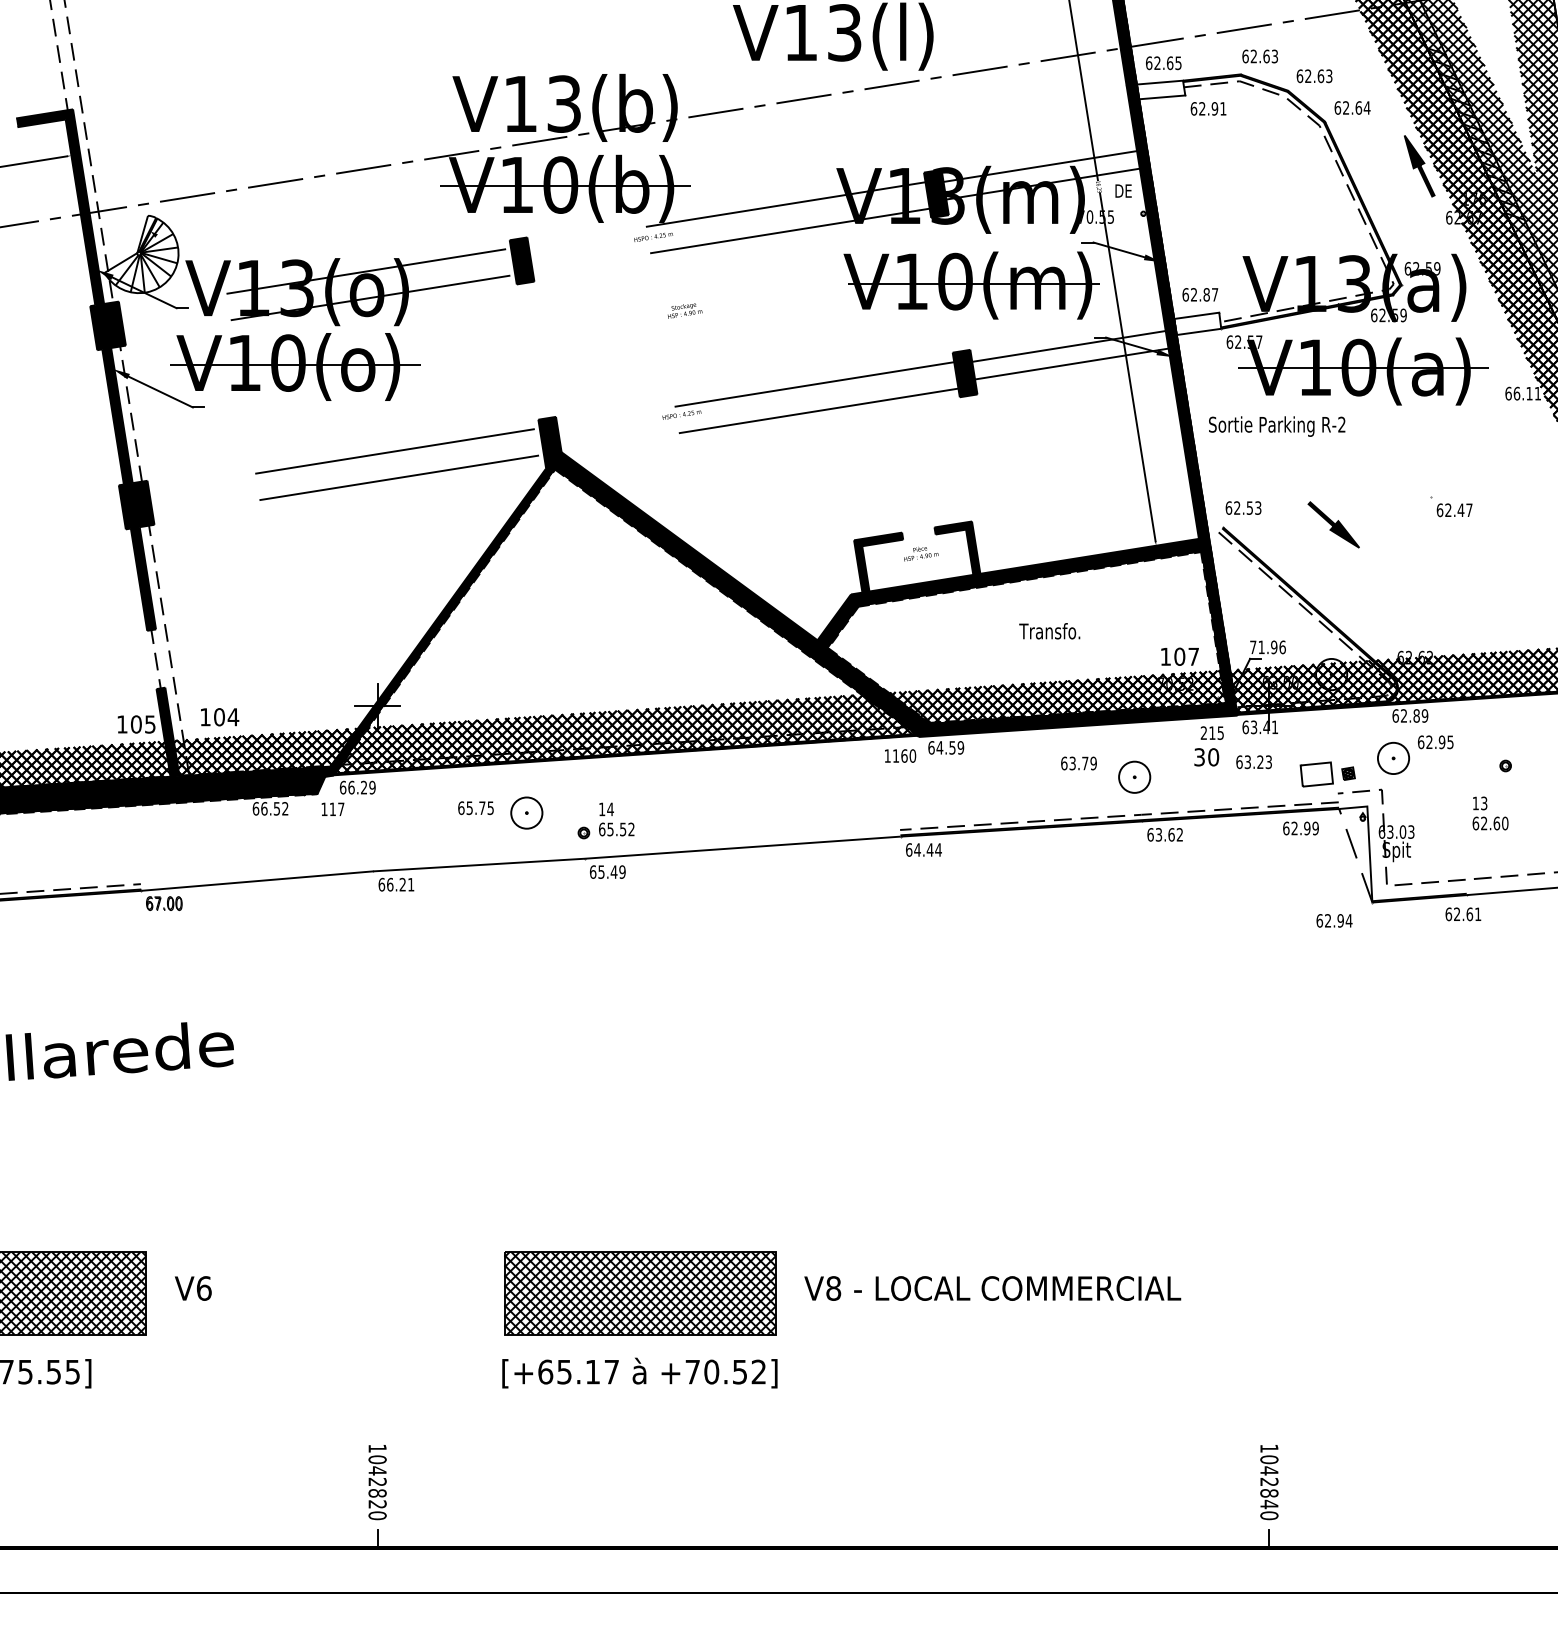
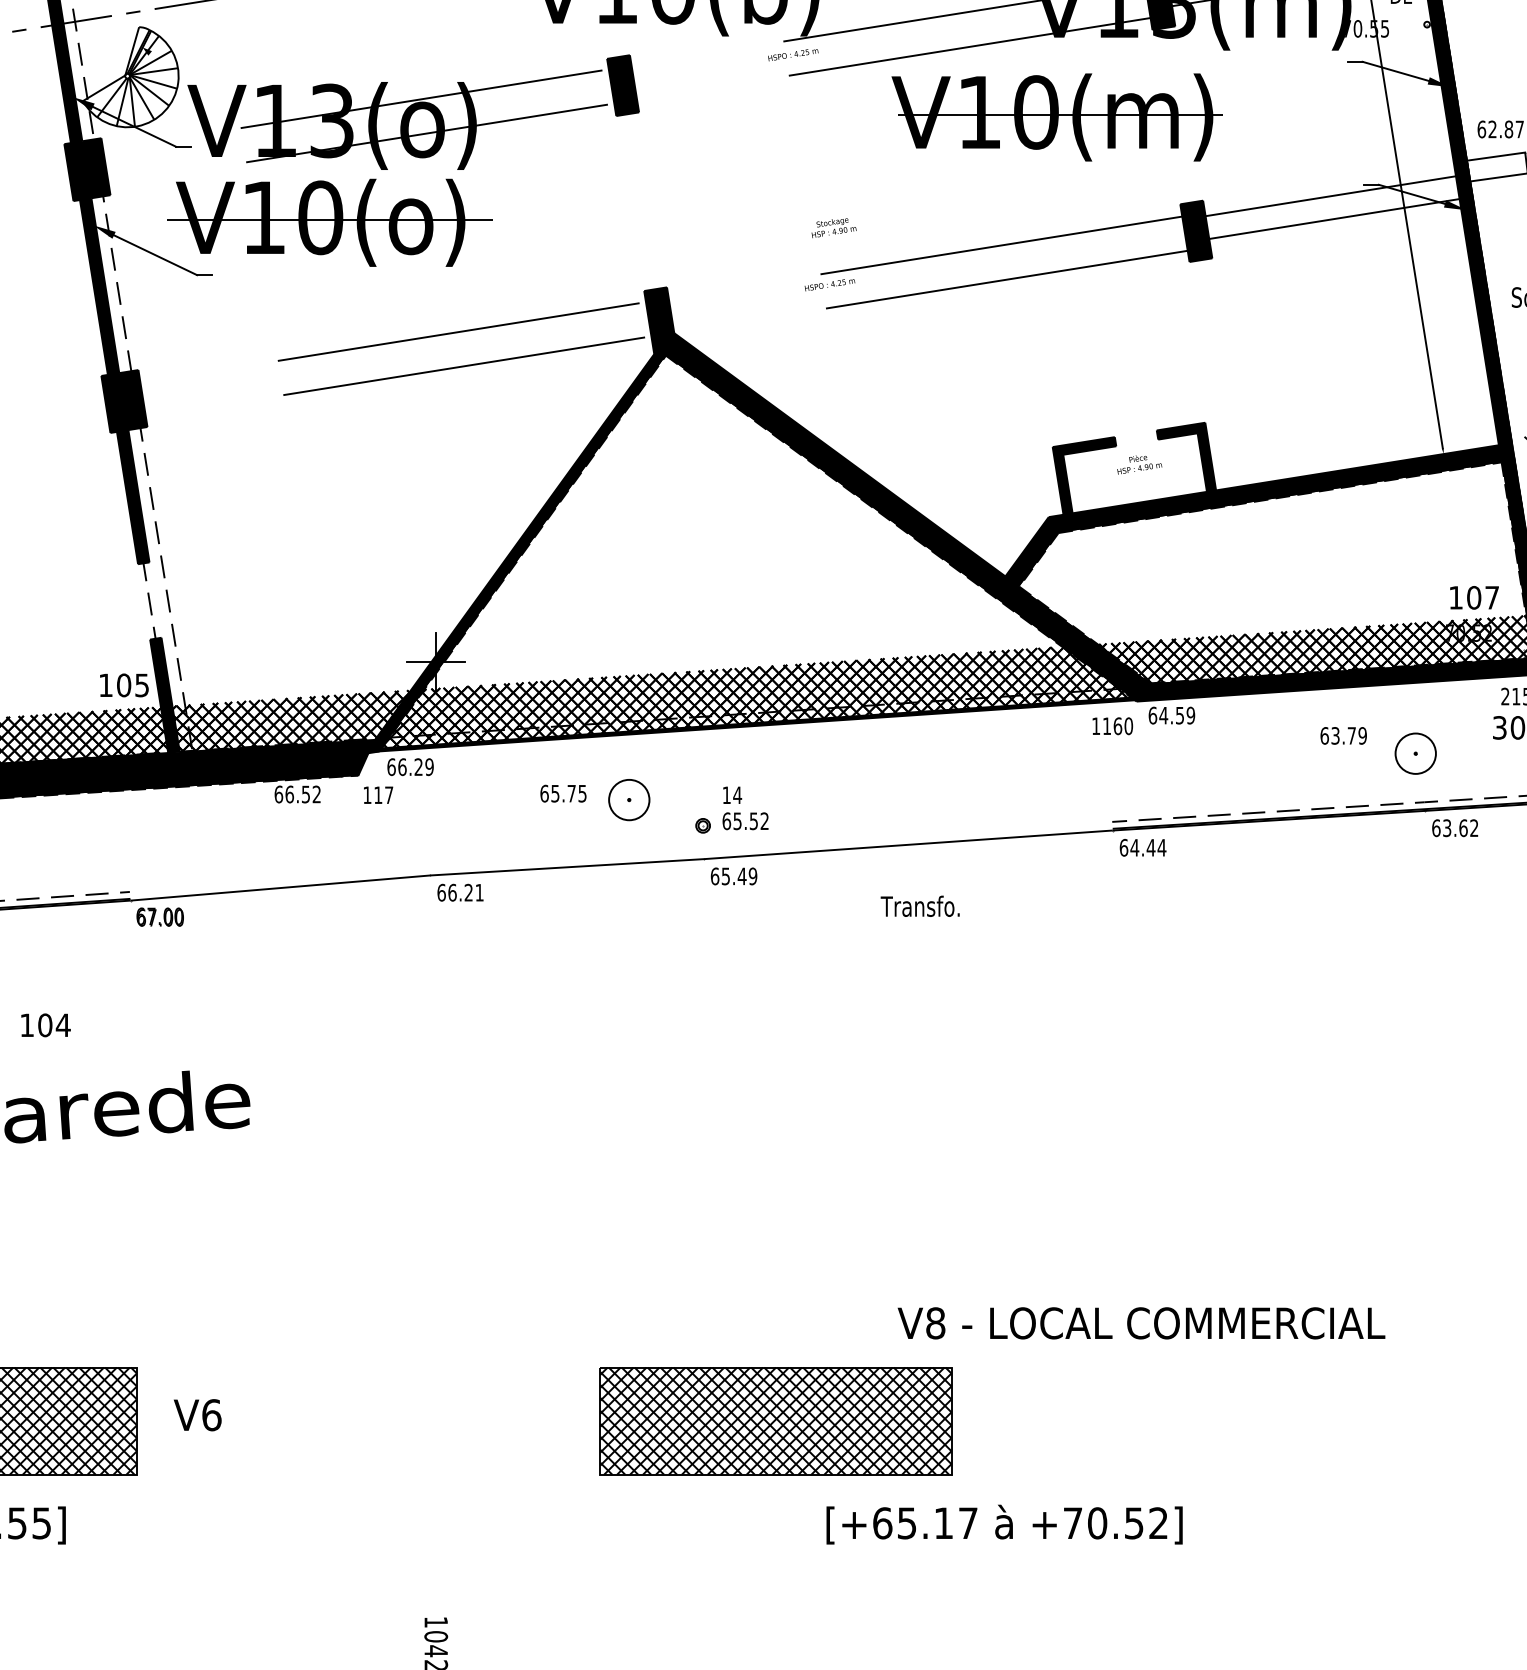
part: (971, 285) -> (1057, 117), moved
text: (685, 310) -> (834, 227), moved
text: (1049, 631) -> (919, 906), moved
text: (220, 717) -> (46, 1025), moved
text: (992, 1288) -> (1141, 1323), moved
text: (639, 1372) -> (1004, 1523), moved

